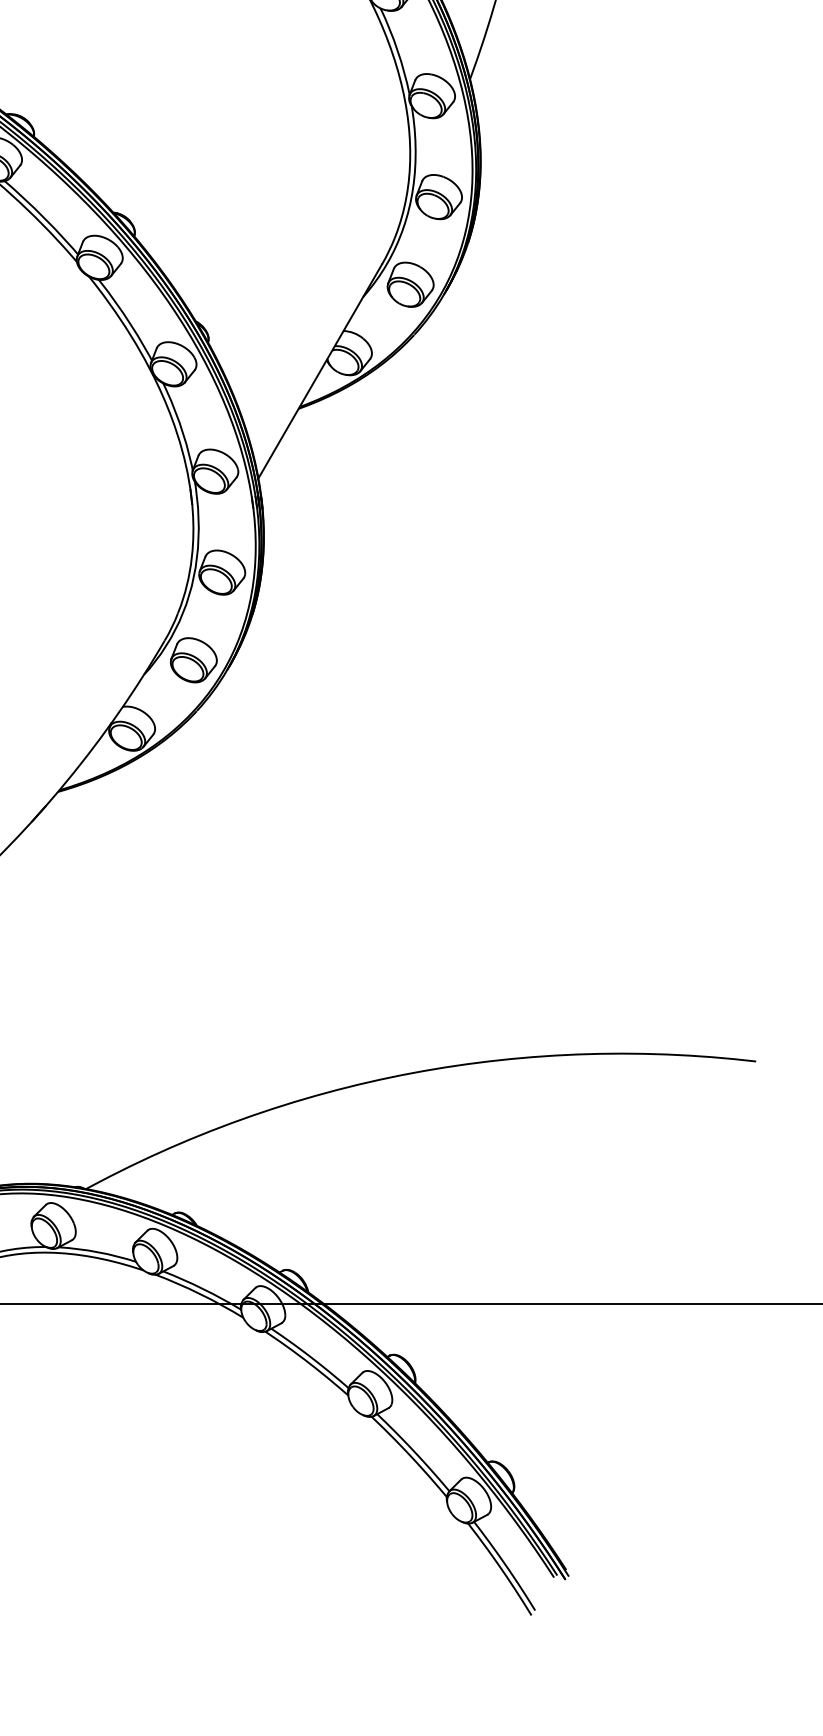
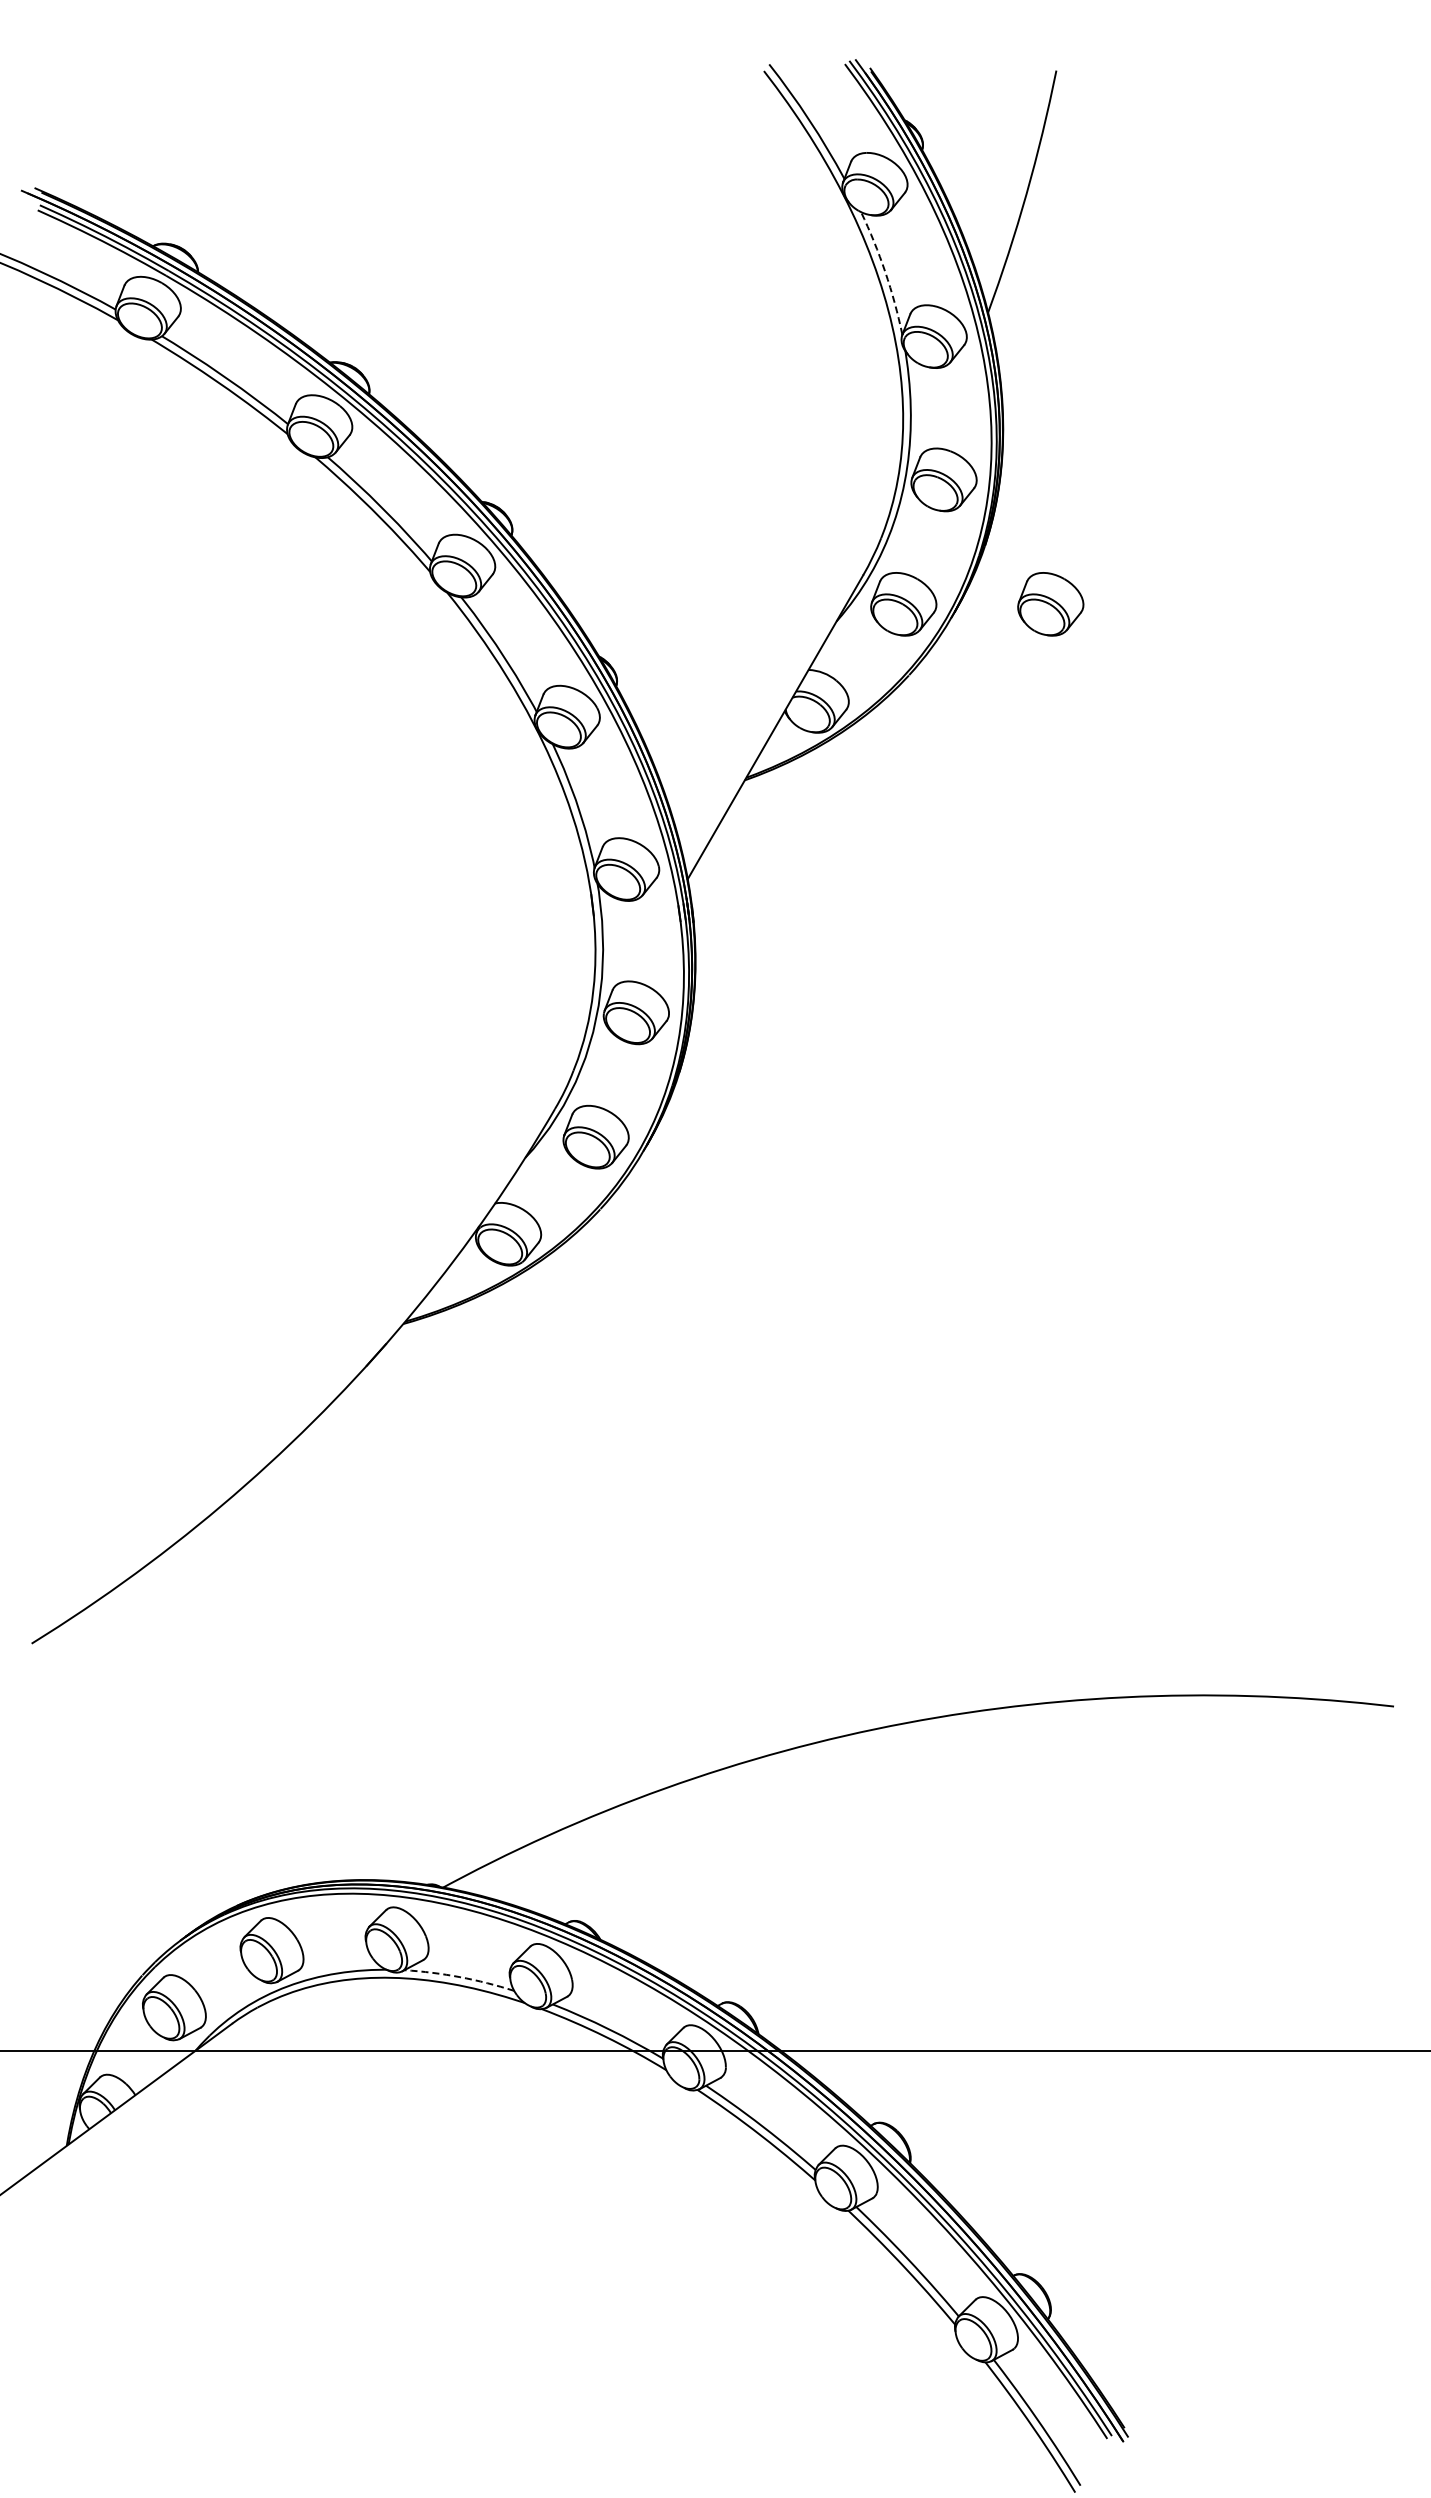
arc: (397, 50) -> (885, 272), solid -> dashed
part: (514, 284) -> (1050, 604), added
arc: (98, 1252) -> (460, 1977), solid -> dashed

